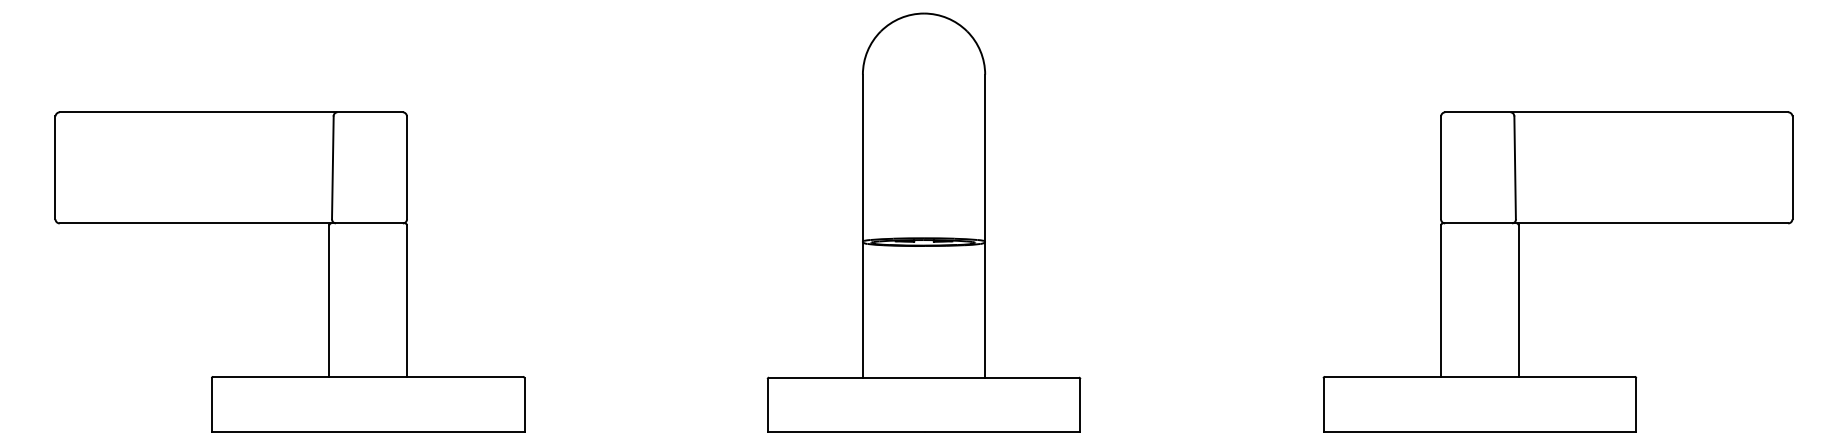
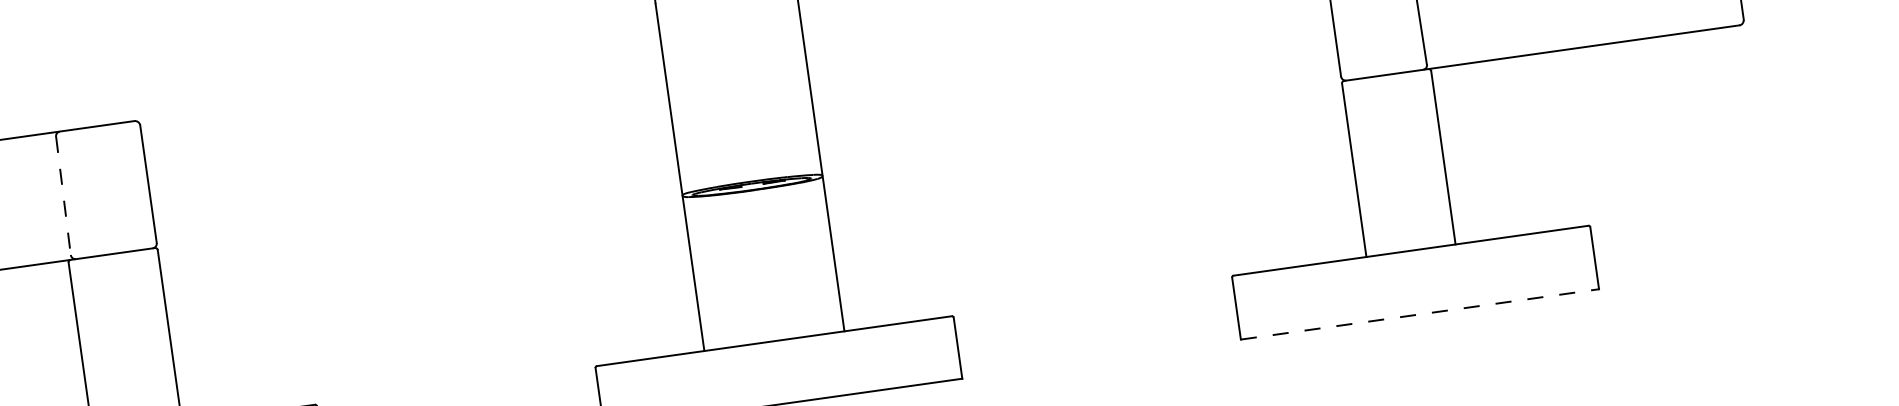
line: (332, 168) -> (63, 196), solid -> dashed
line: (1480, 432) -> (1420, 314), solid -> dashed

